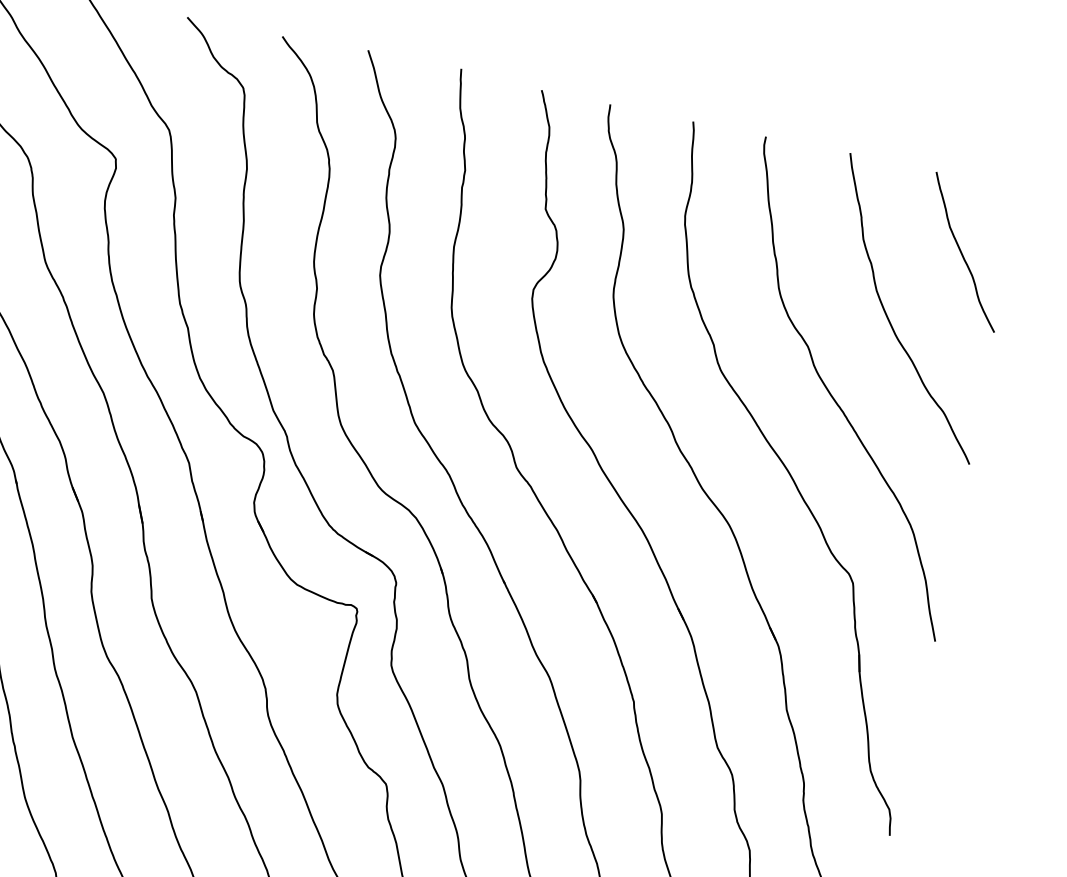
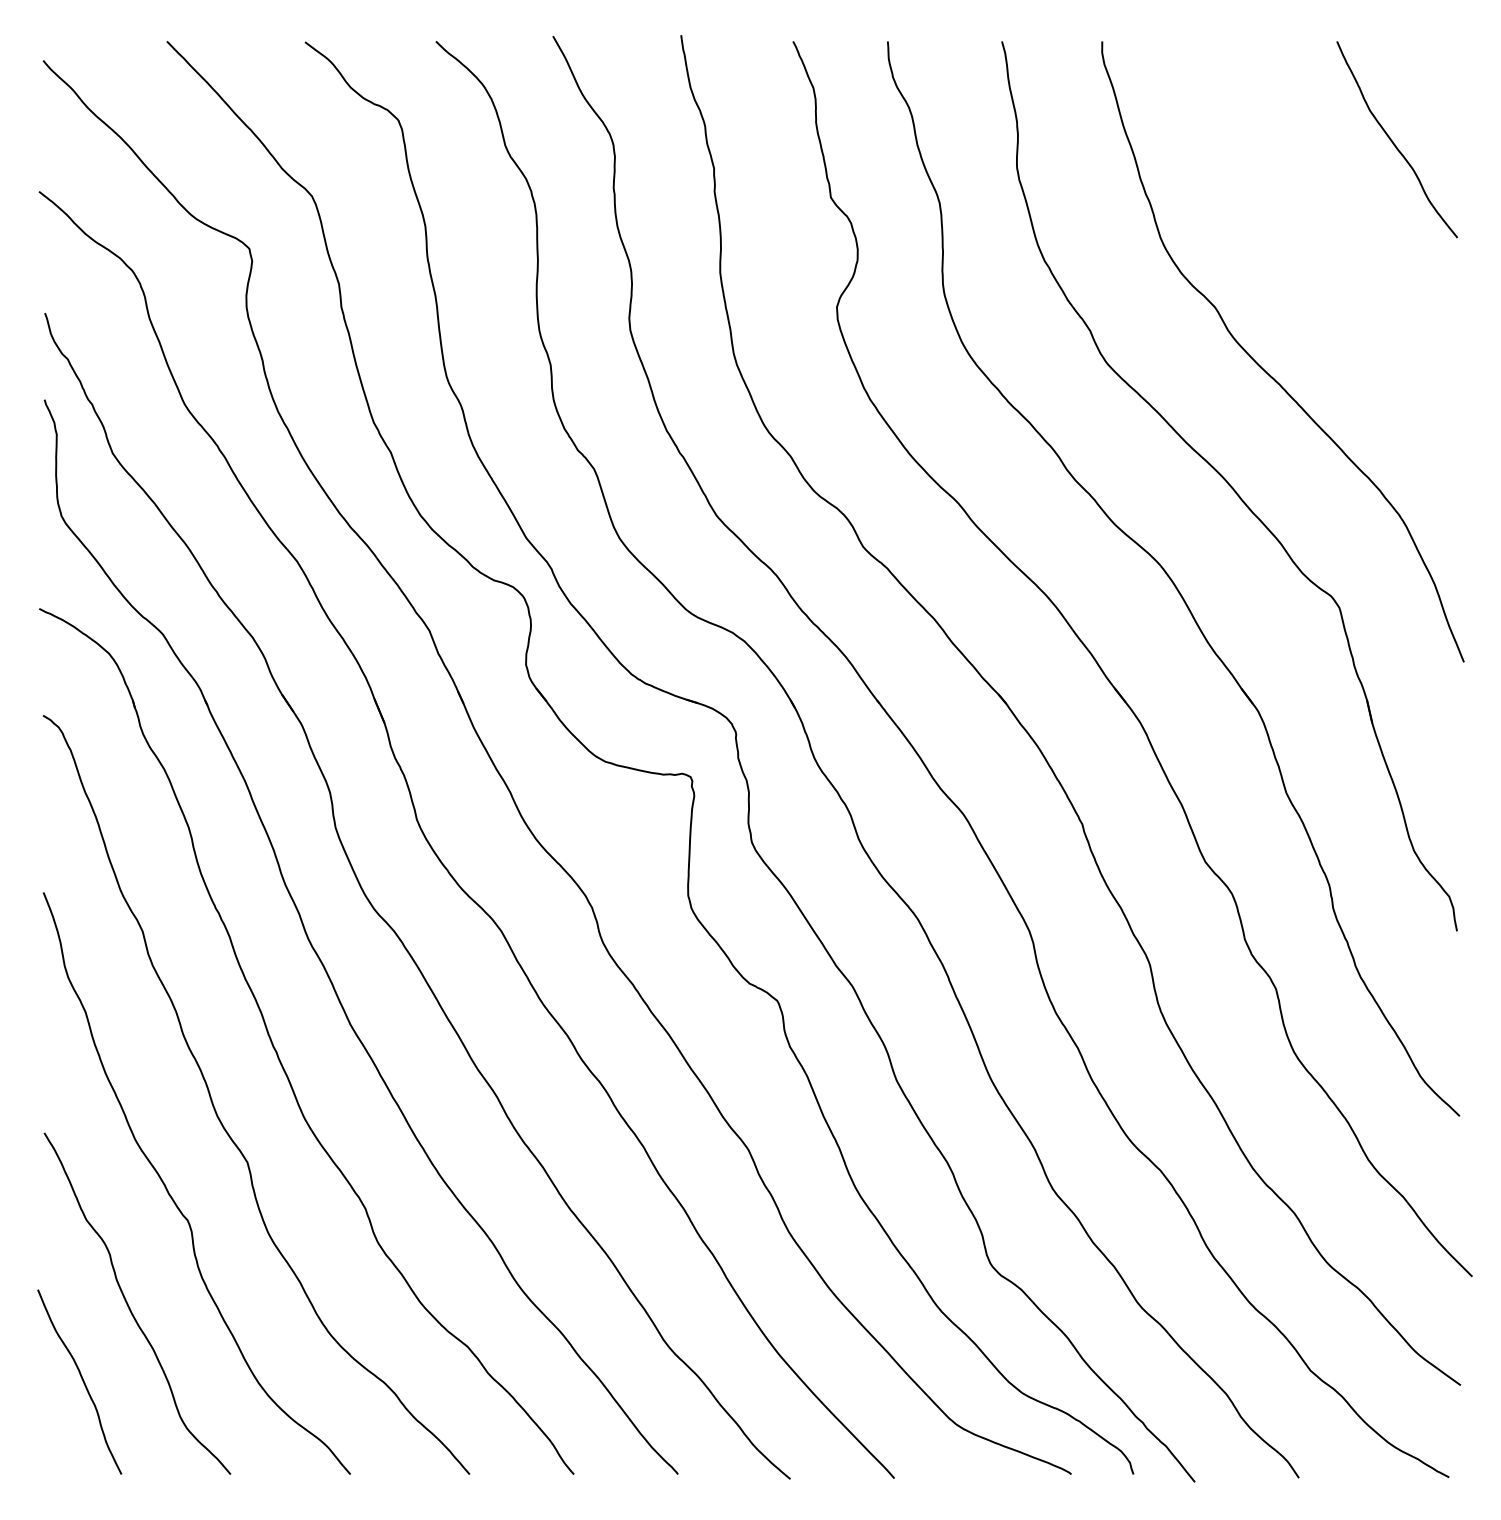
curve: (889, 319) -> (1315, 249), removed

